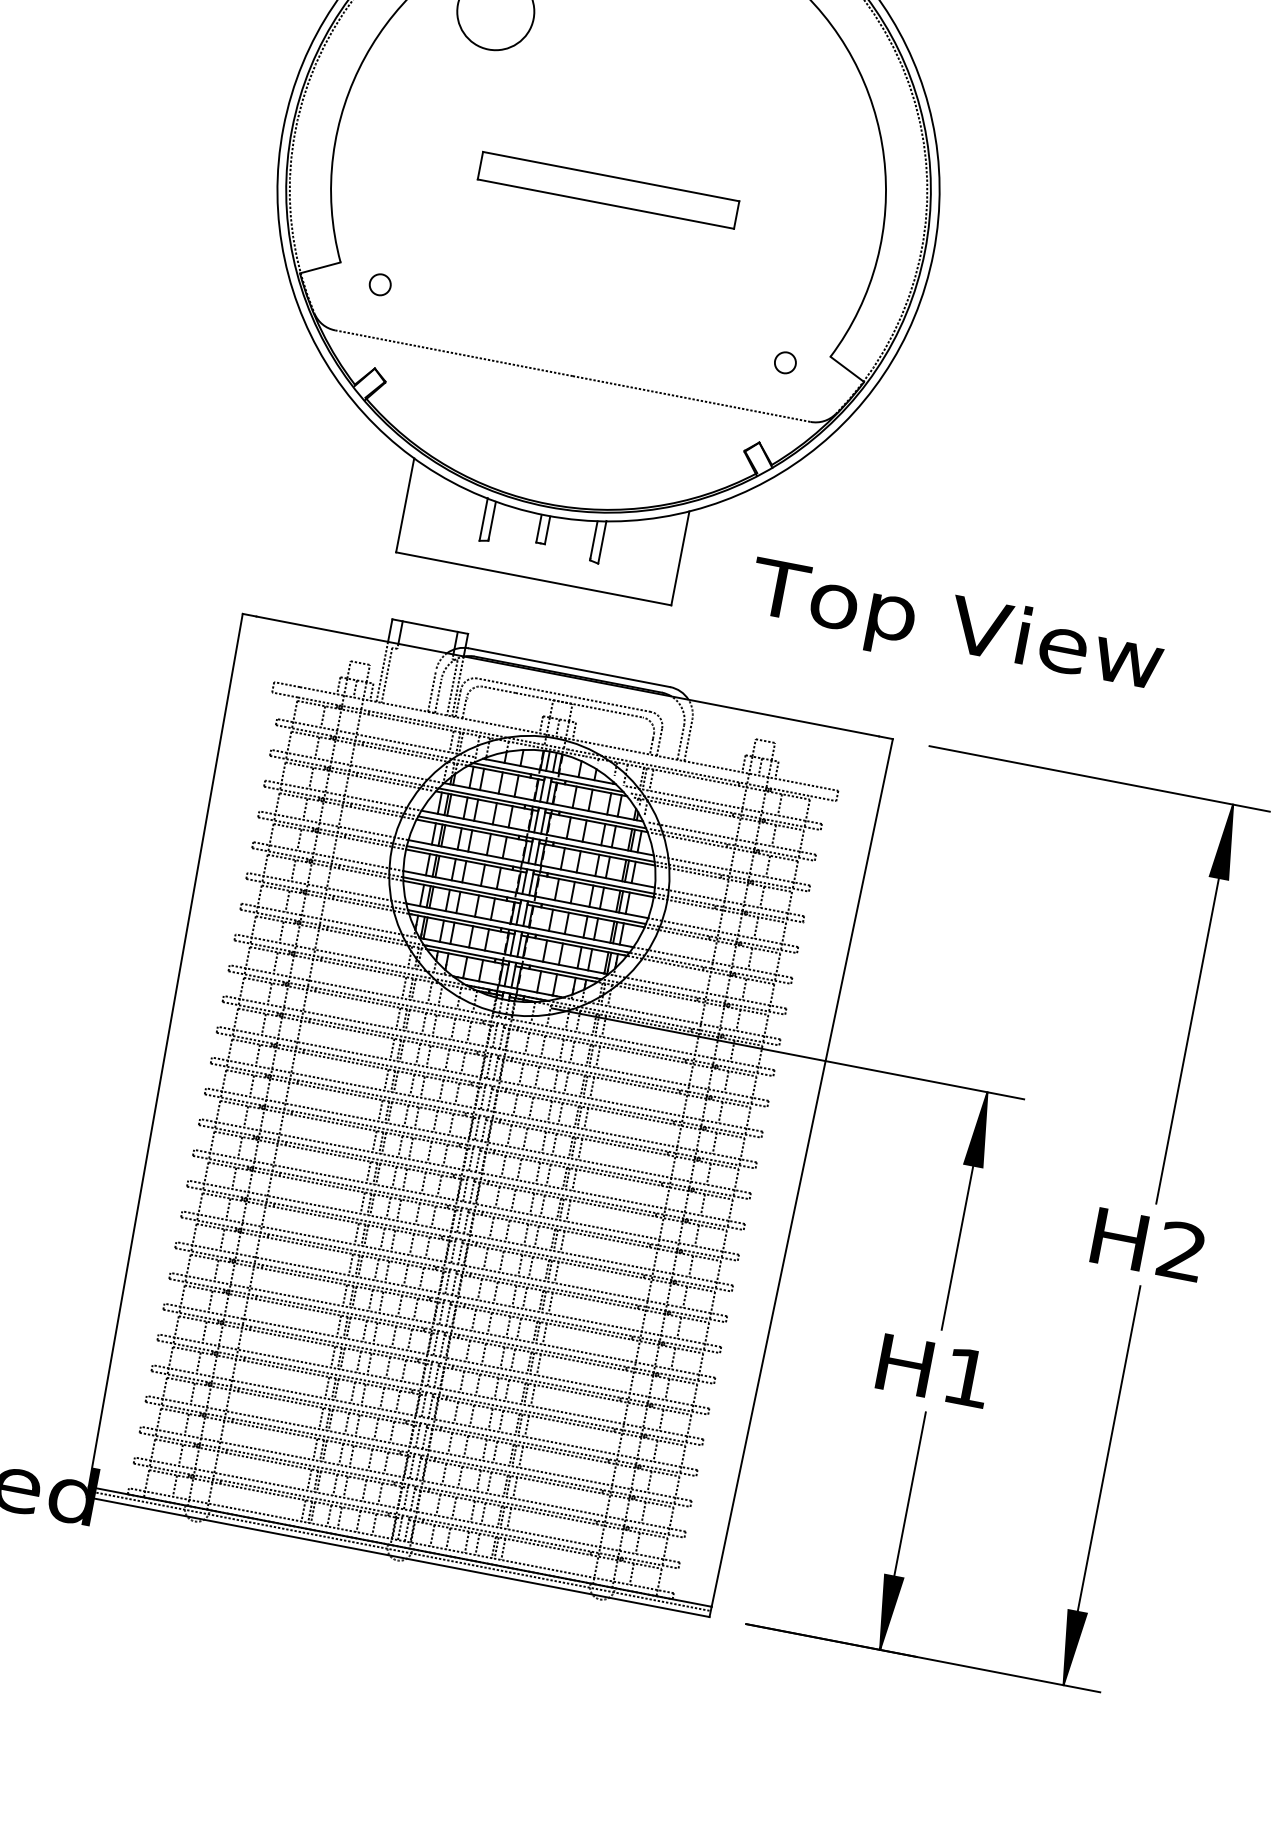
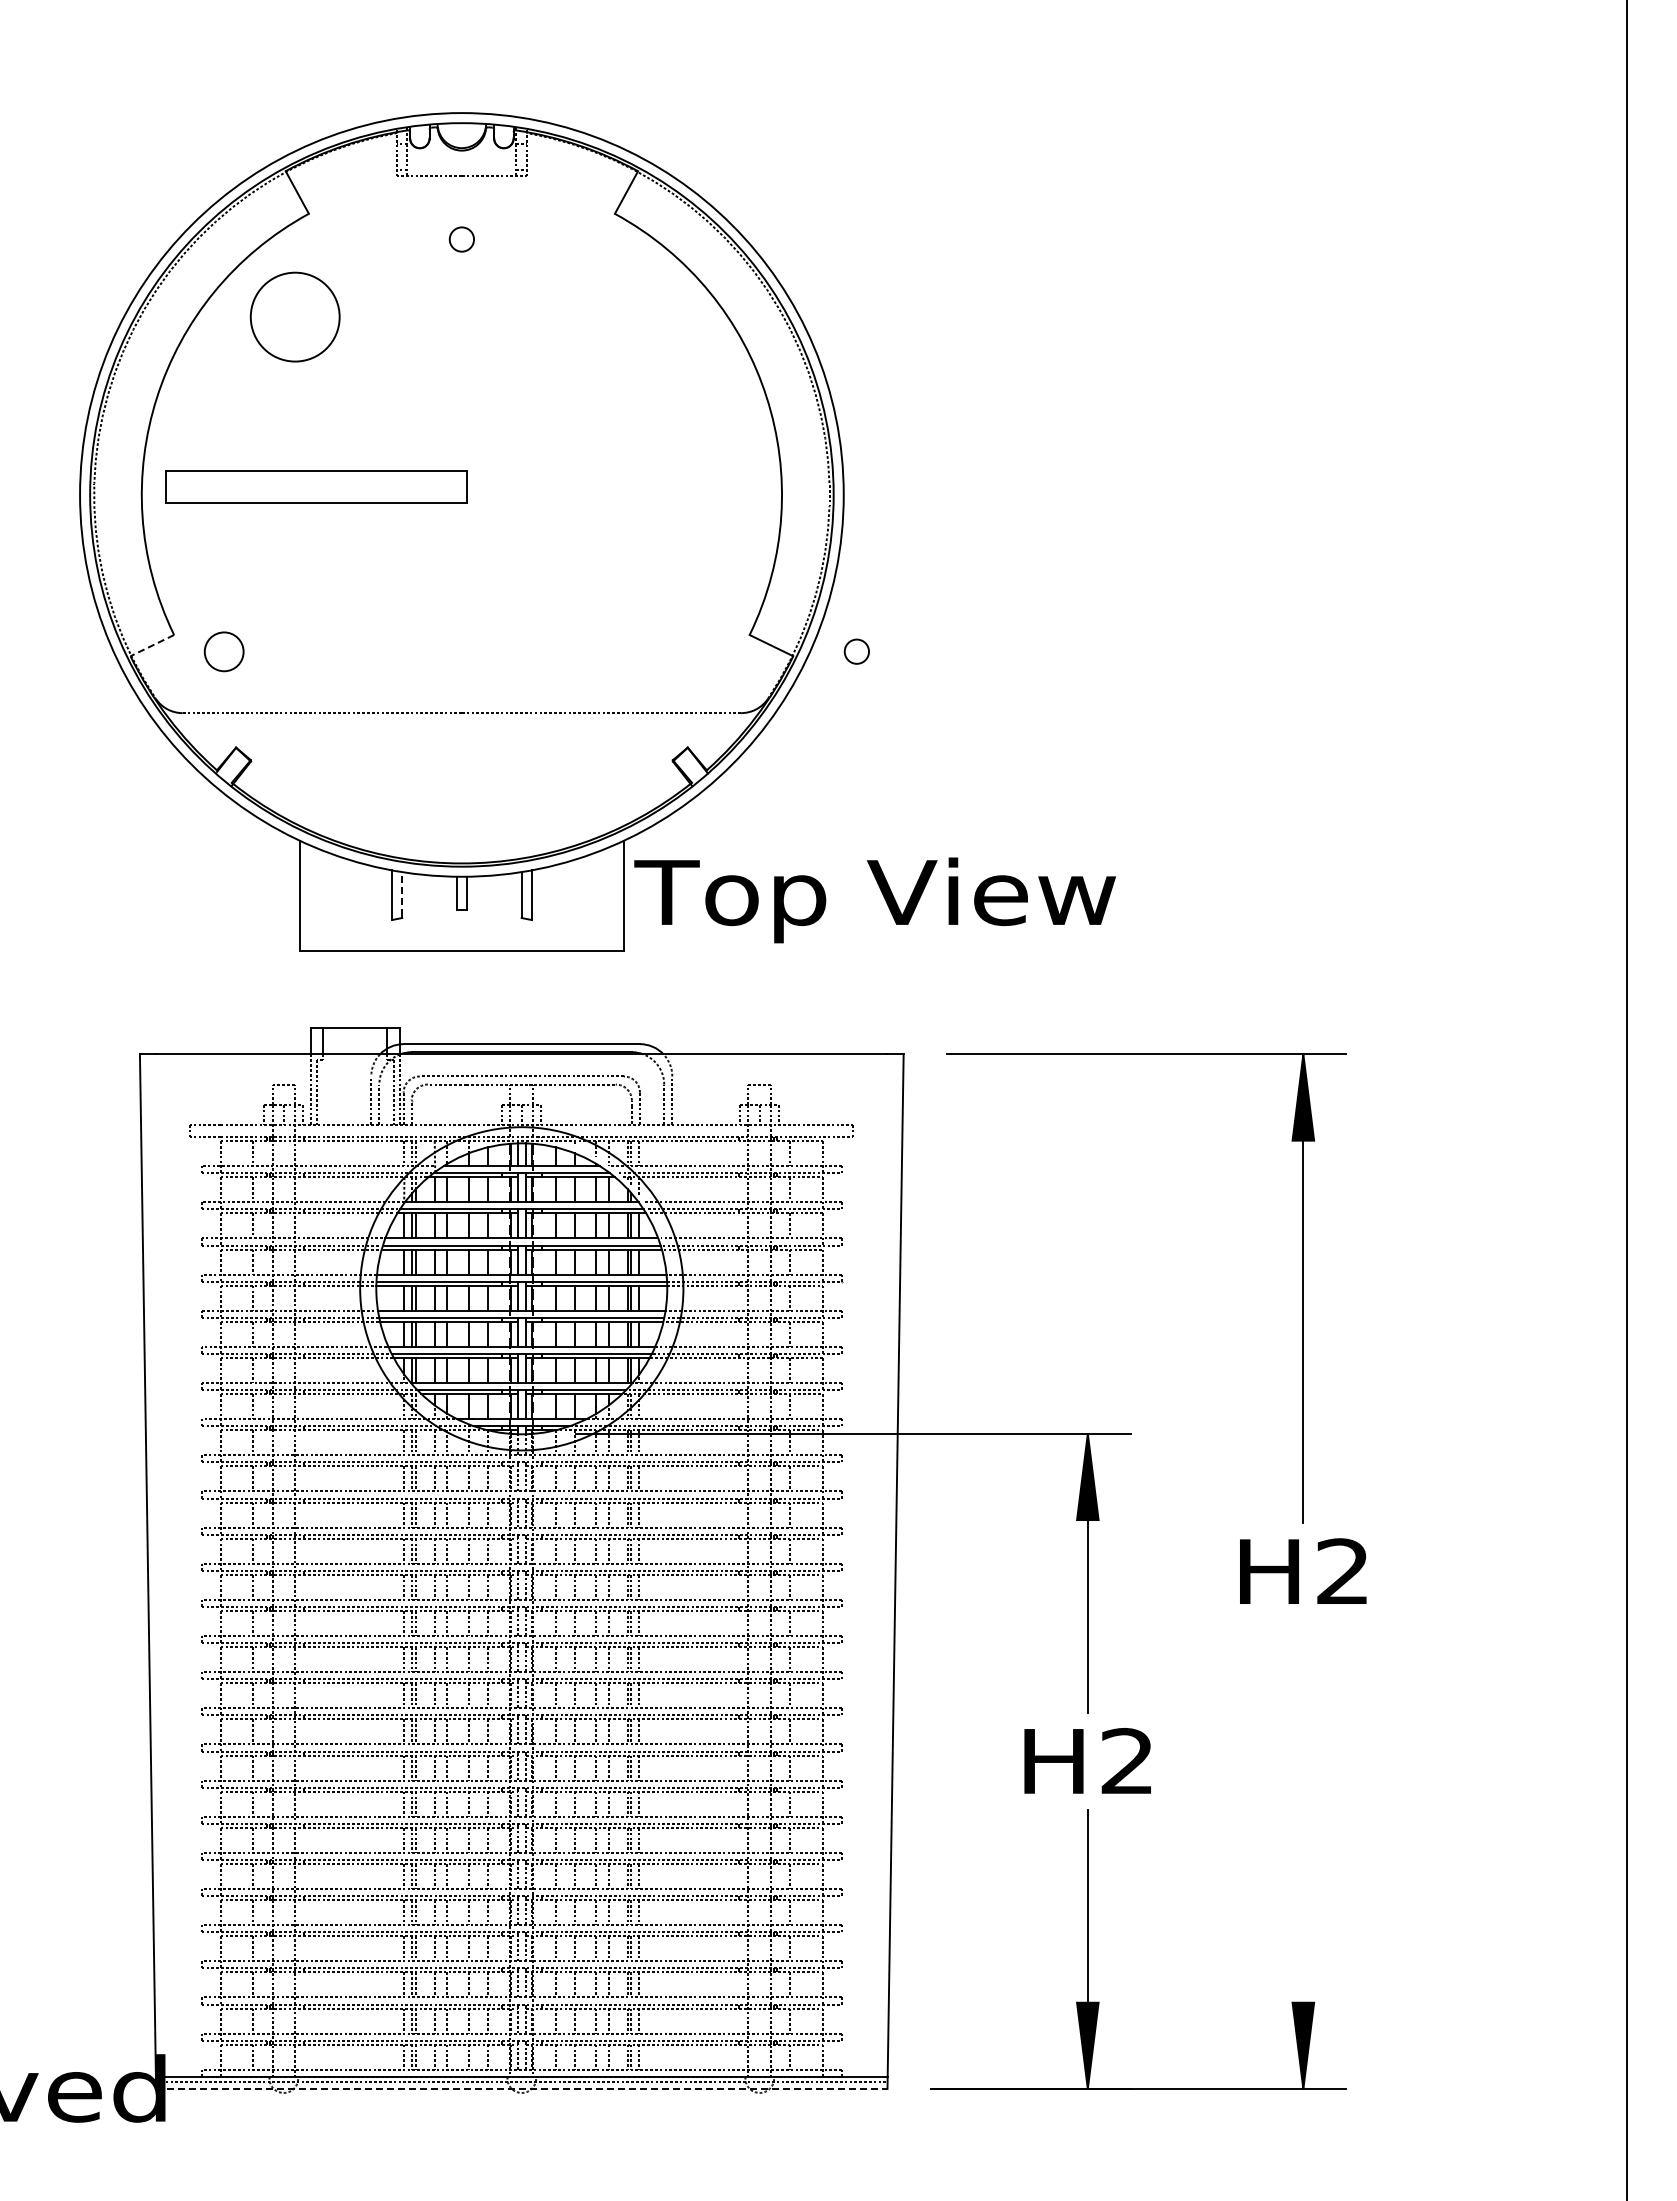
part: (608, 189) -> (316, 486), moved
line: (319, 267) -> (151, 645), solid -> dashed
circle: (379, 284) -> (223, 651), size x1.6
circle: (785, 362) -> (856, 651), moved
line: (492, 520) -> (402, 894), solid -> dashed
text: (955, 630) -> (874, 900), moved
text: (966, 1376) -> (1126, 1760), H1 -> H2
line: (1102, 1485) -> (1303, 1854), removed
line: (398, 1556) -> (521, 2088), solid -> dashed

